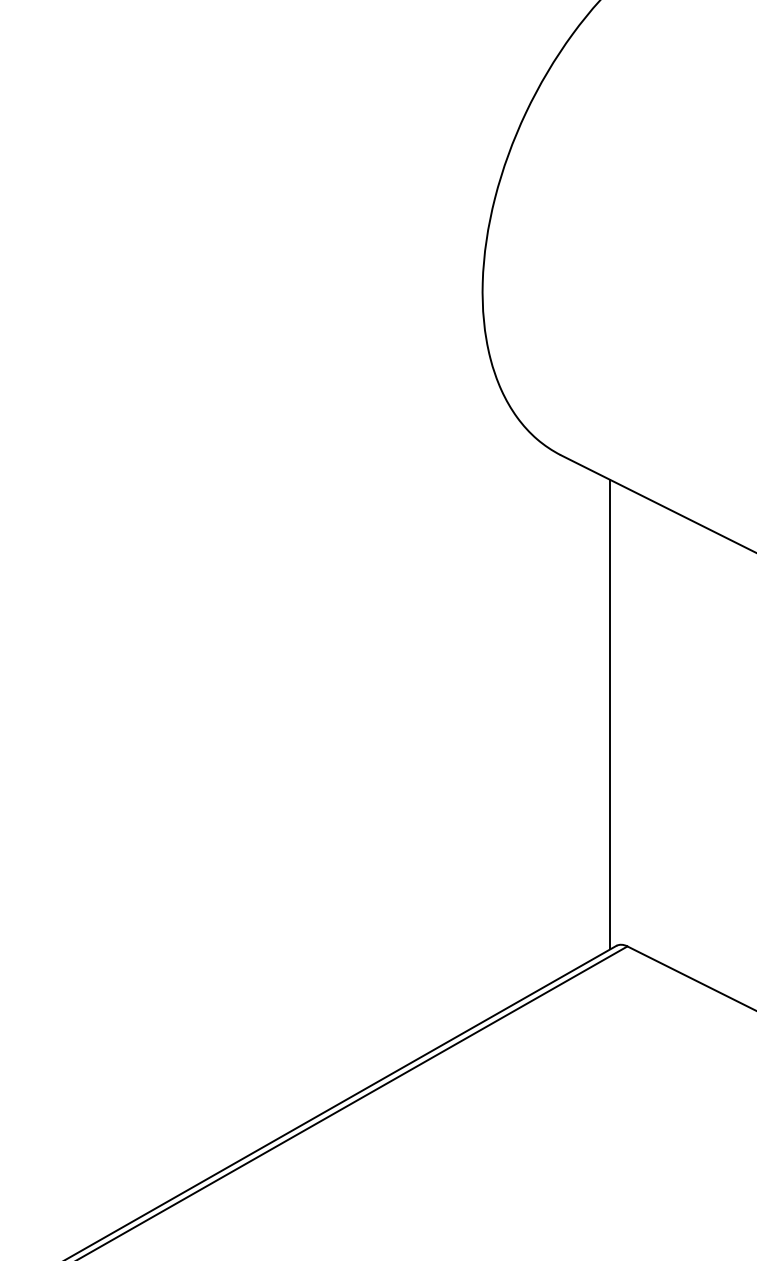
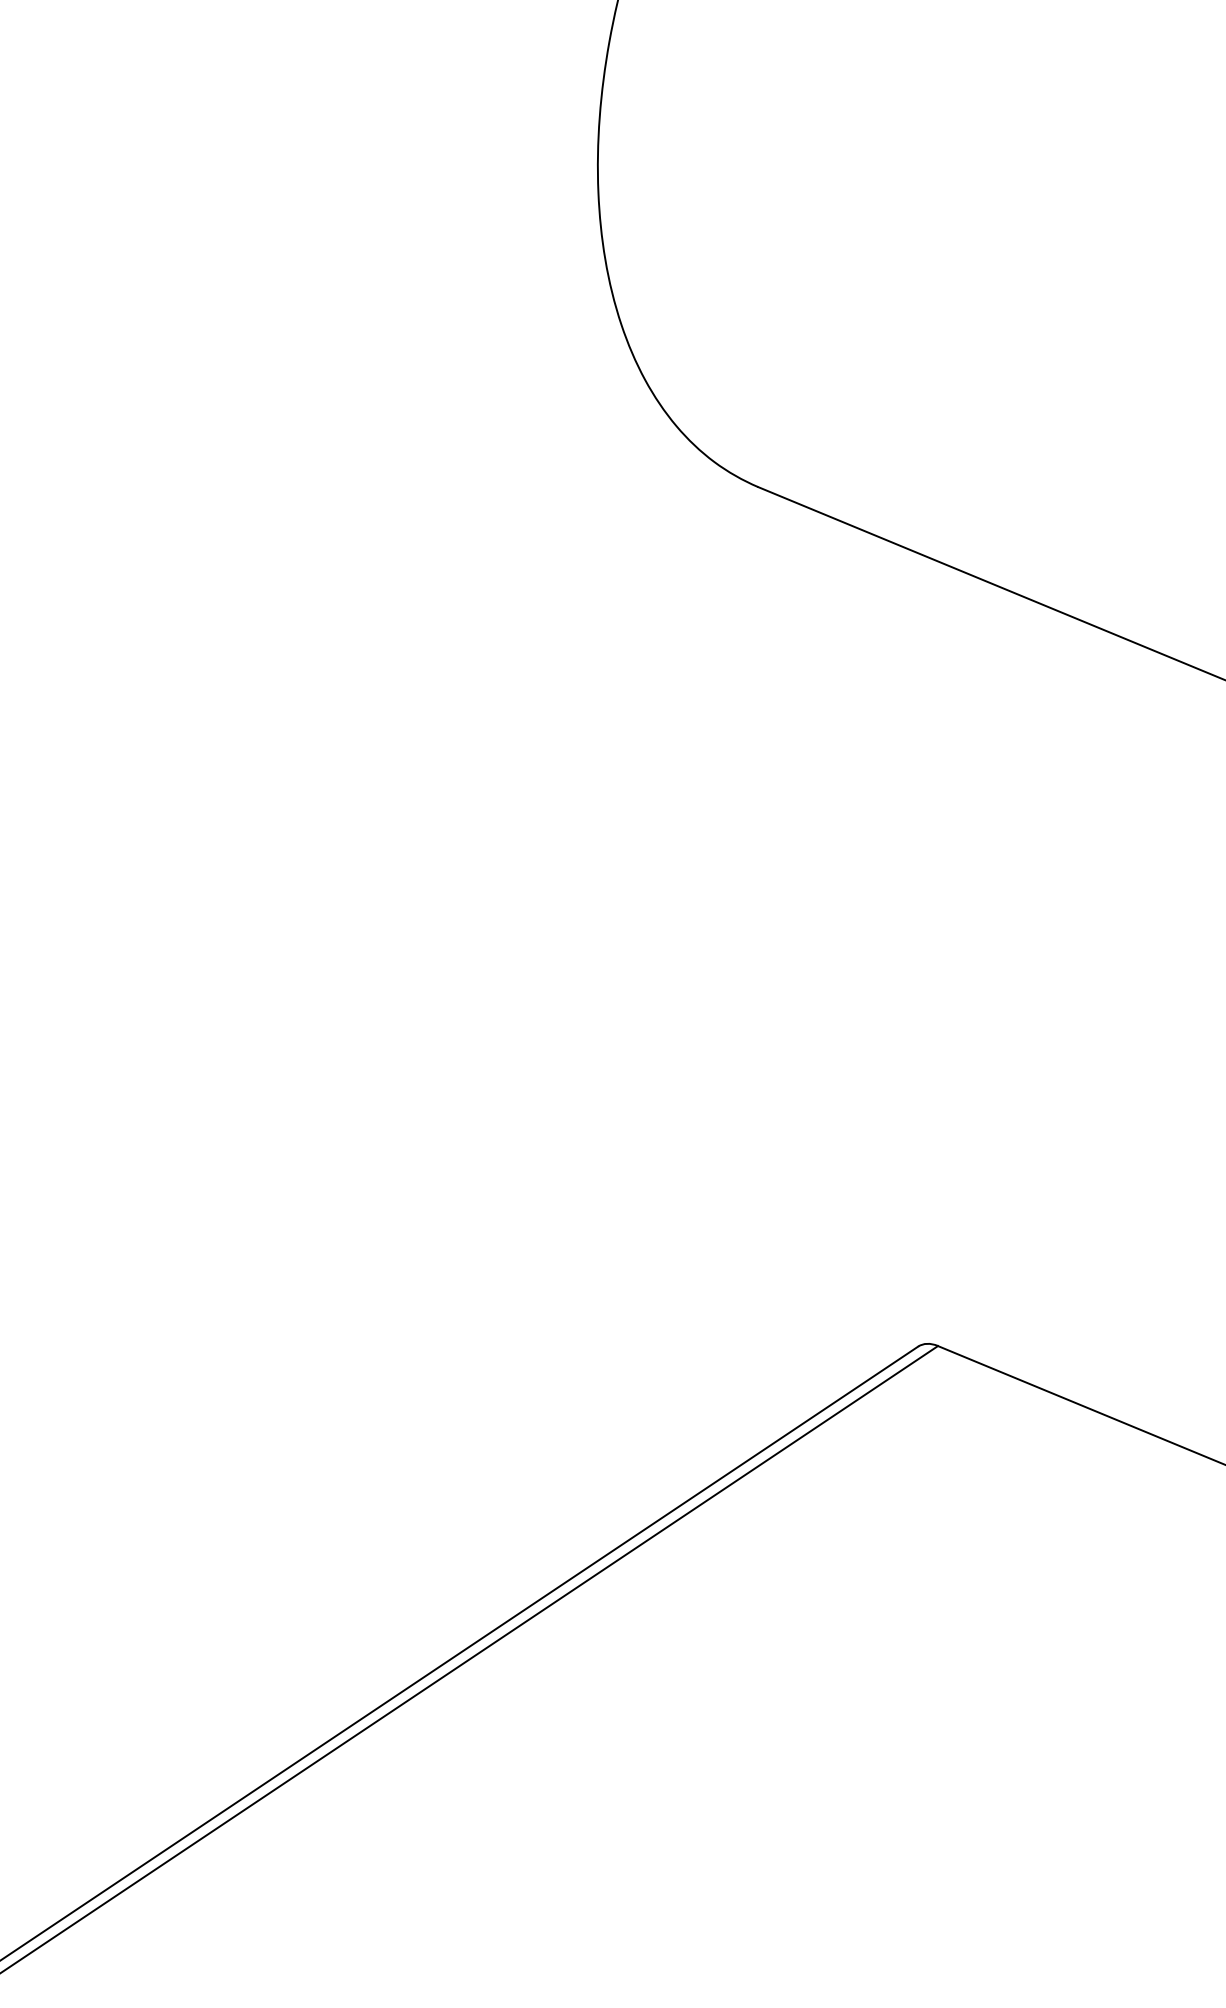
line: (610, 714) -> (878, 938), removed

